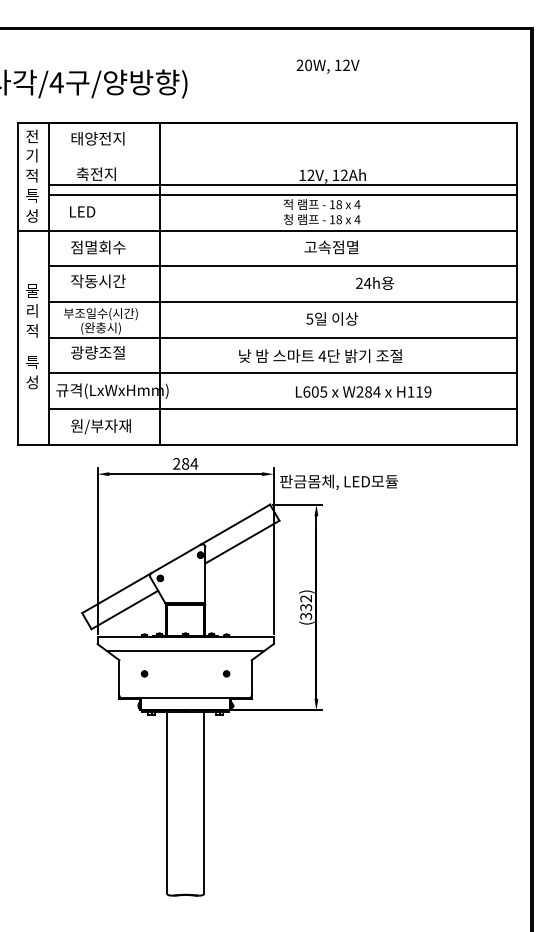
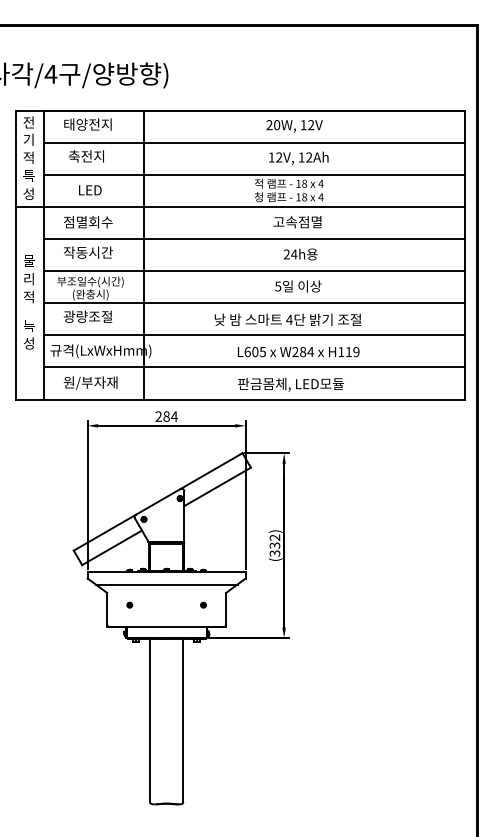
text: (327, 66) -> (294, 126), moved
line: (282, 185) -> (253, 143), moved
text: (82, 211) -> (90, 189), moved
text: (374, 282) -> (300, 253), moved
text: (363, 391) -> (298, 351), moved
text: (338, 481) -> (290, 383), moved

